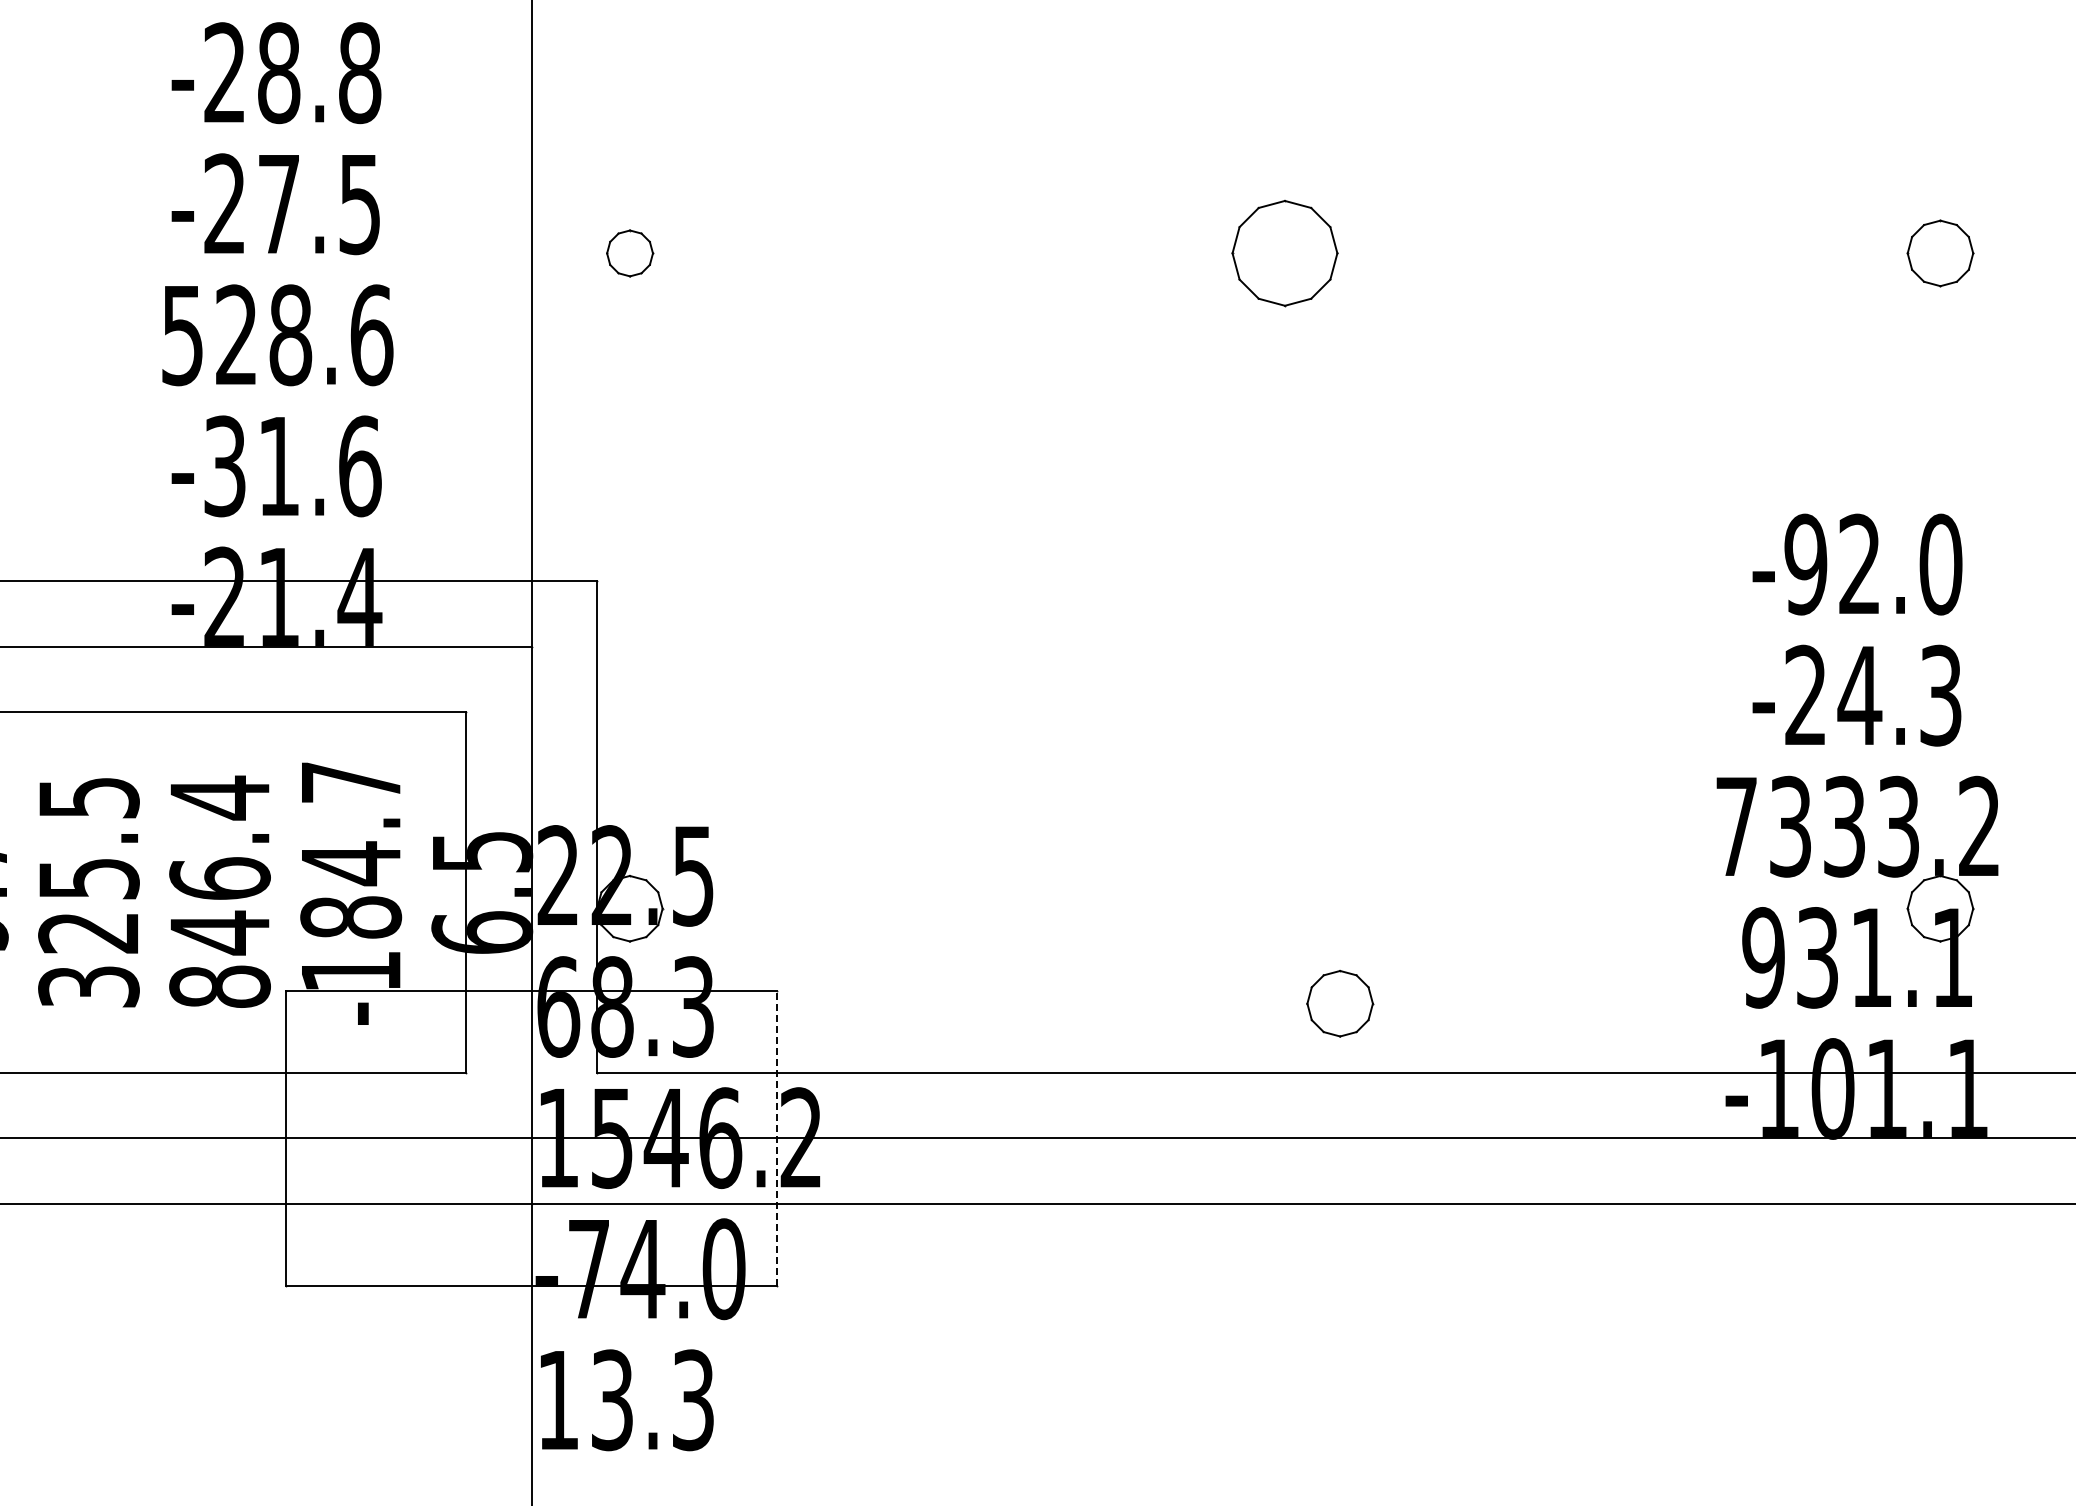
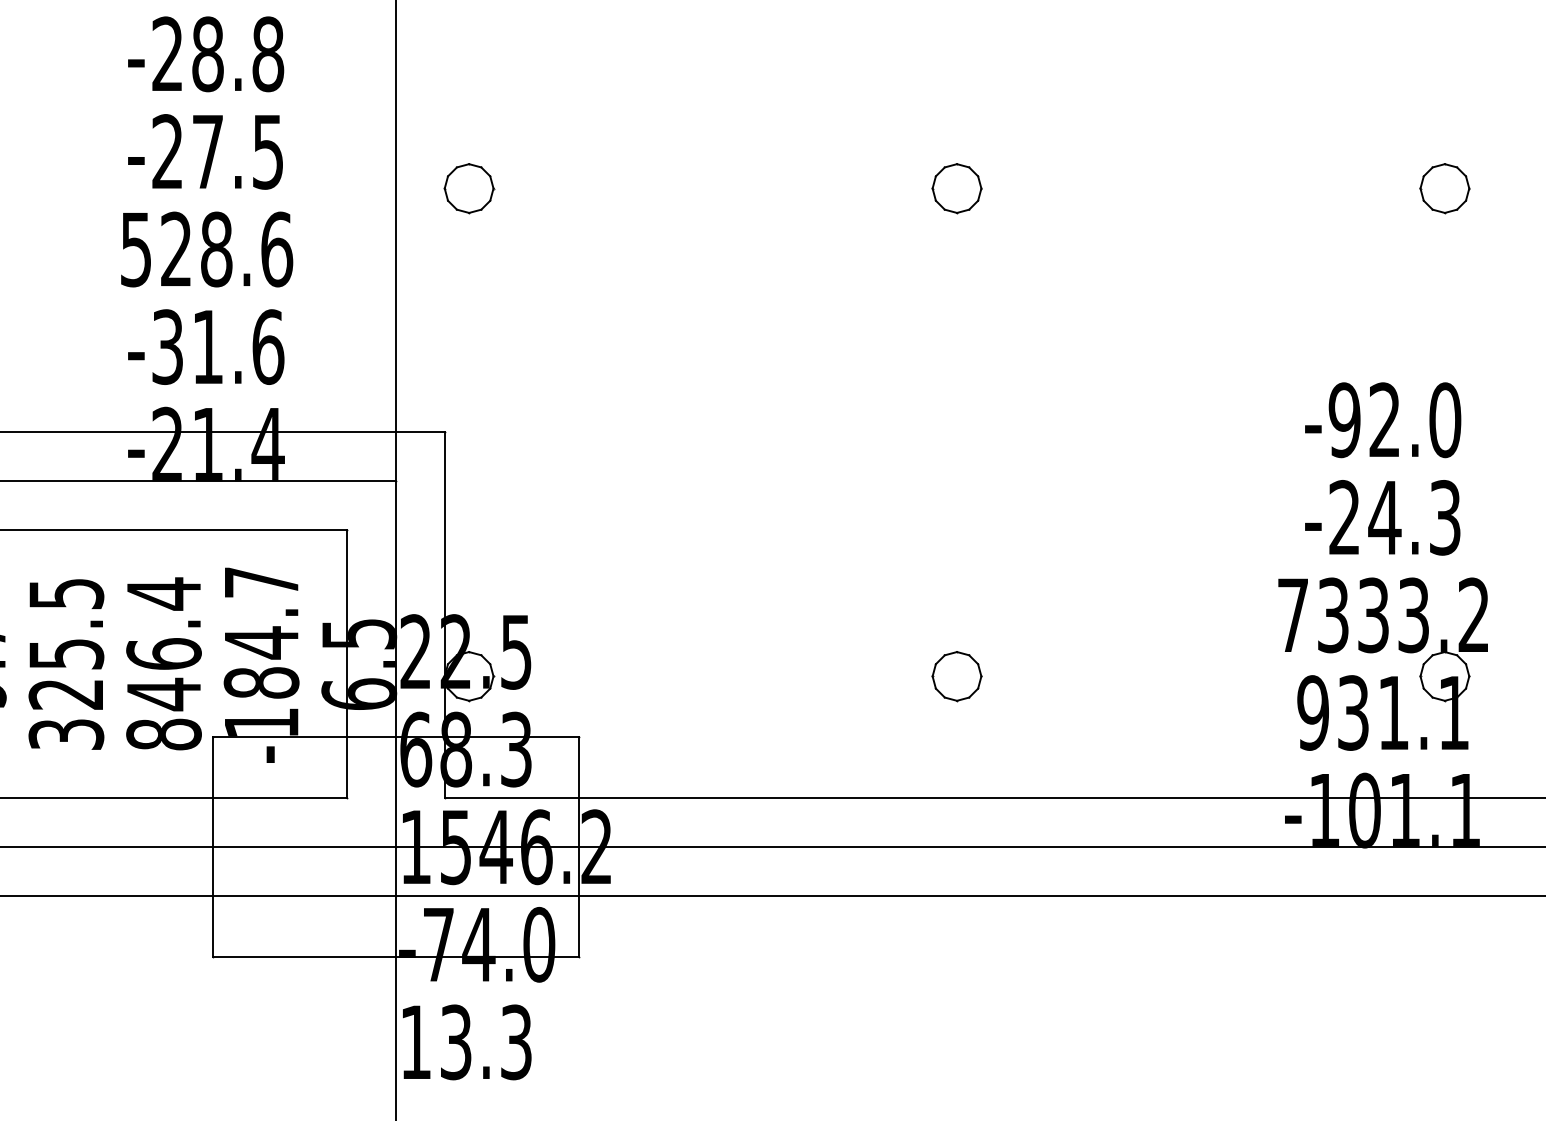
part: (630, 253) -> (469, 188), size x1.43
part: (1285, 253) -> (957, 188), size x0.62
part: (1340, 1003) -> (957, 676), moved
line: (777, 1137) -> (579, 846), dashed -> solid

